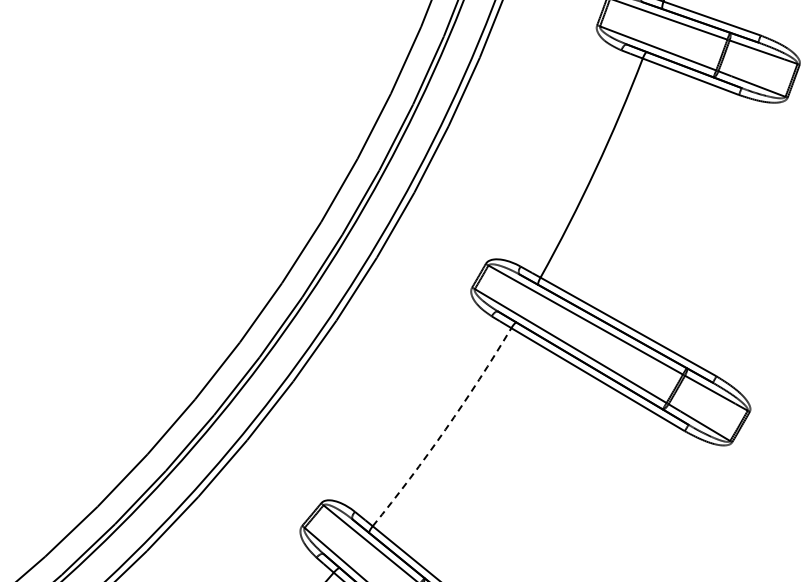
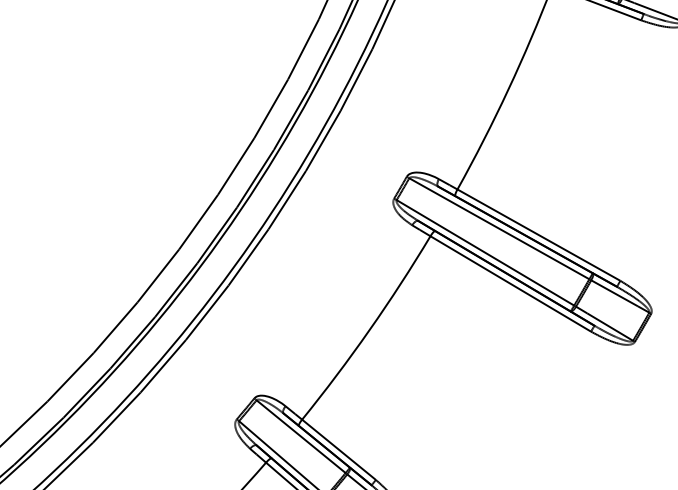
arc: (445, 429) -> (369, 330), dashed -> solid

